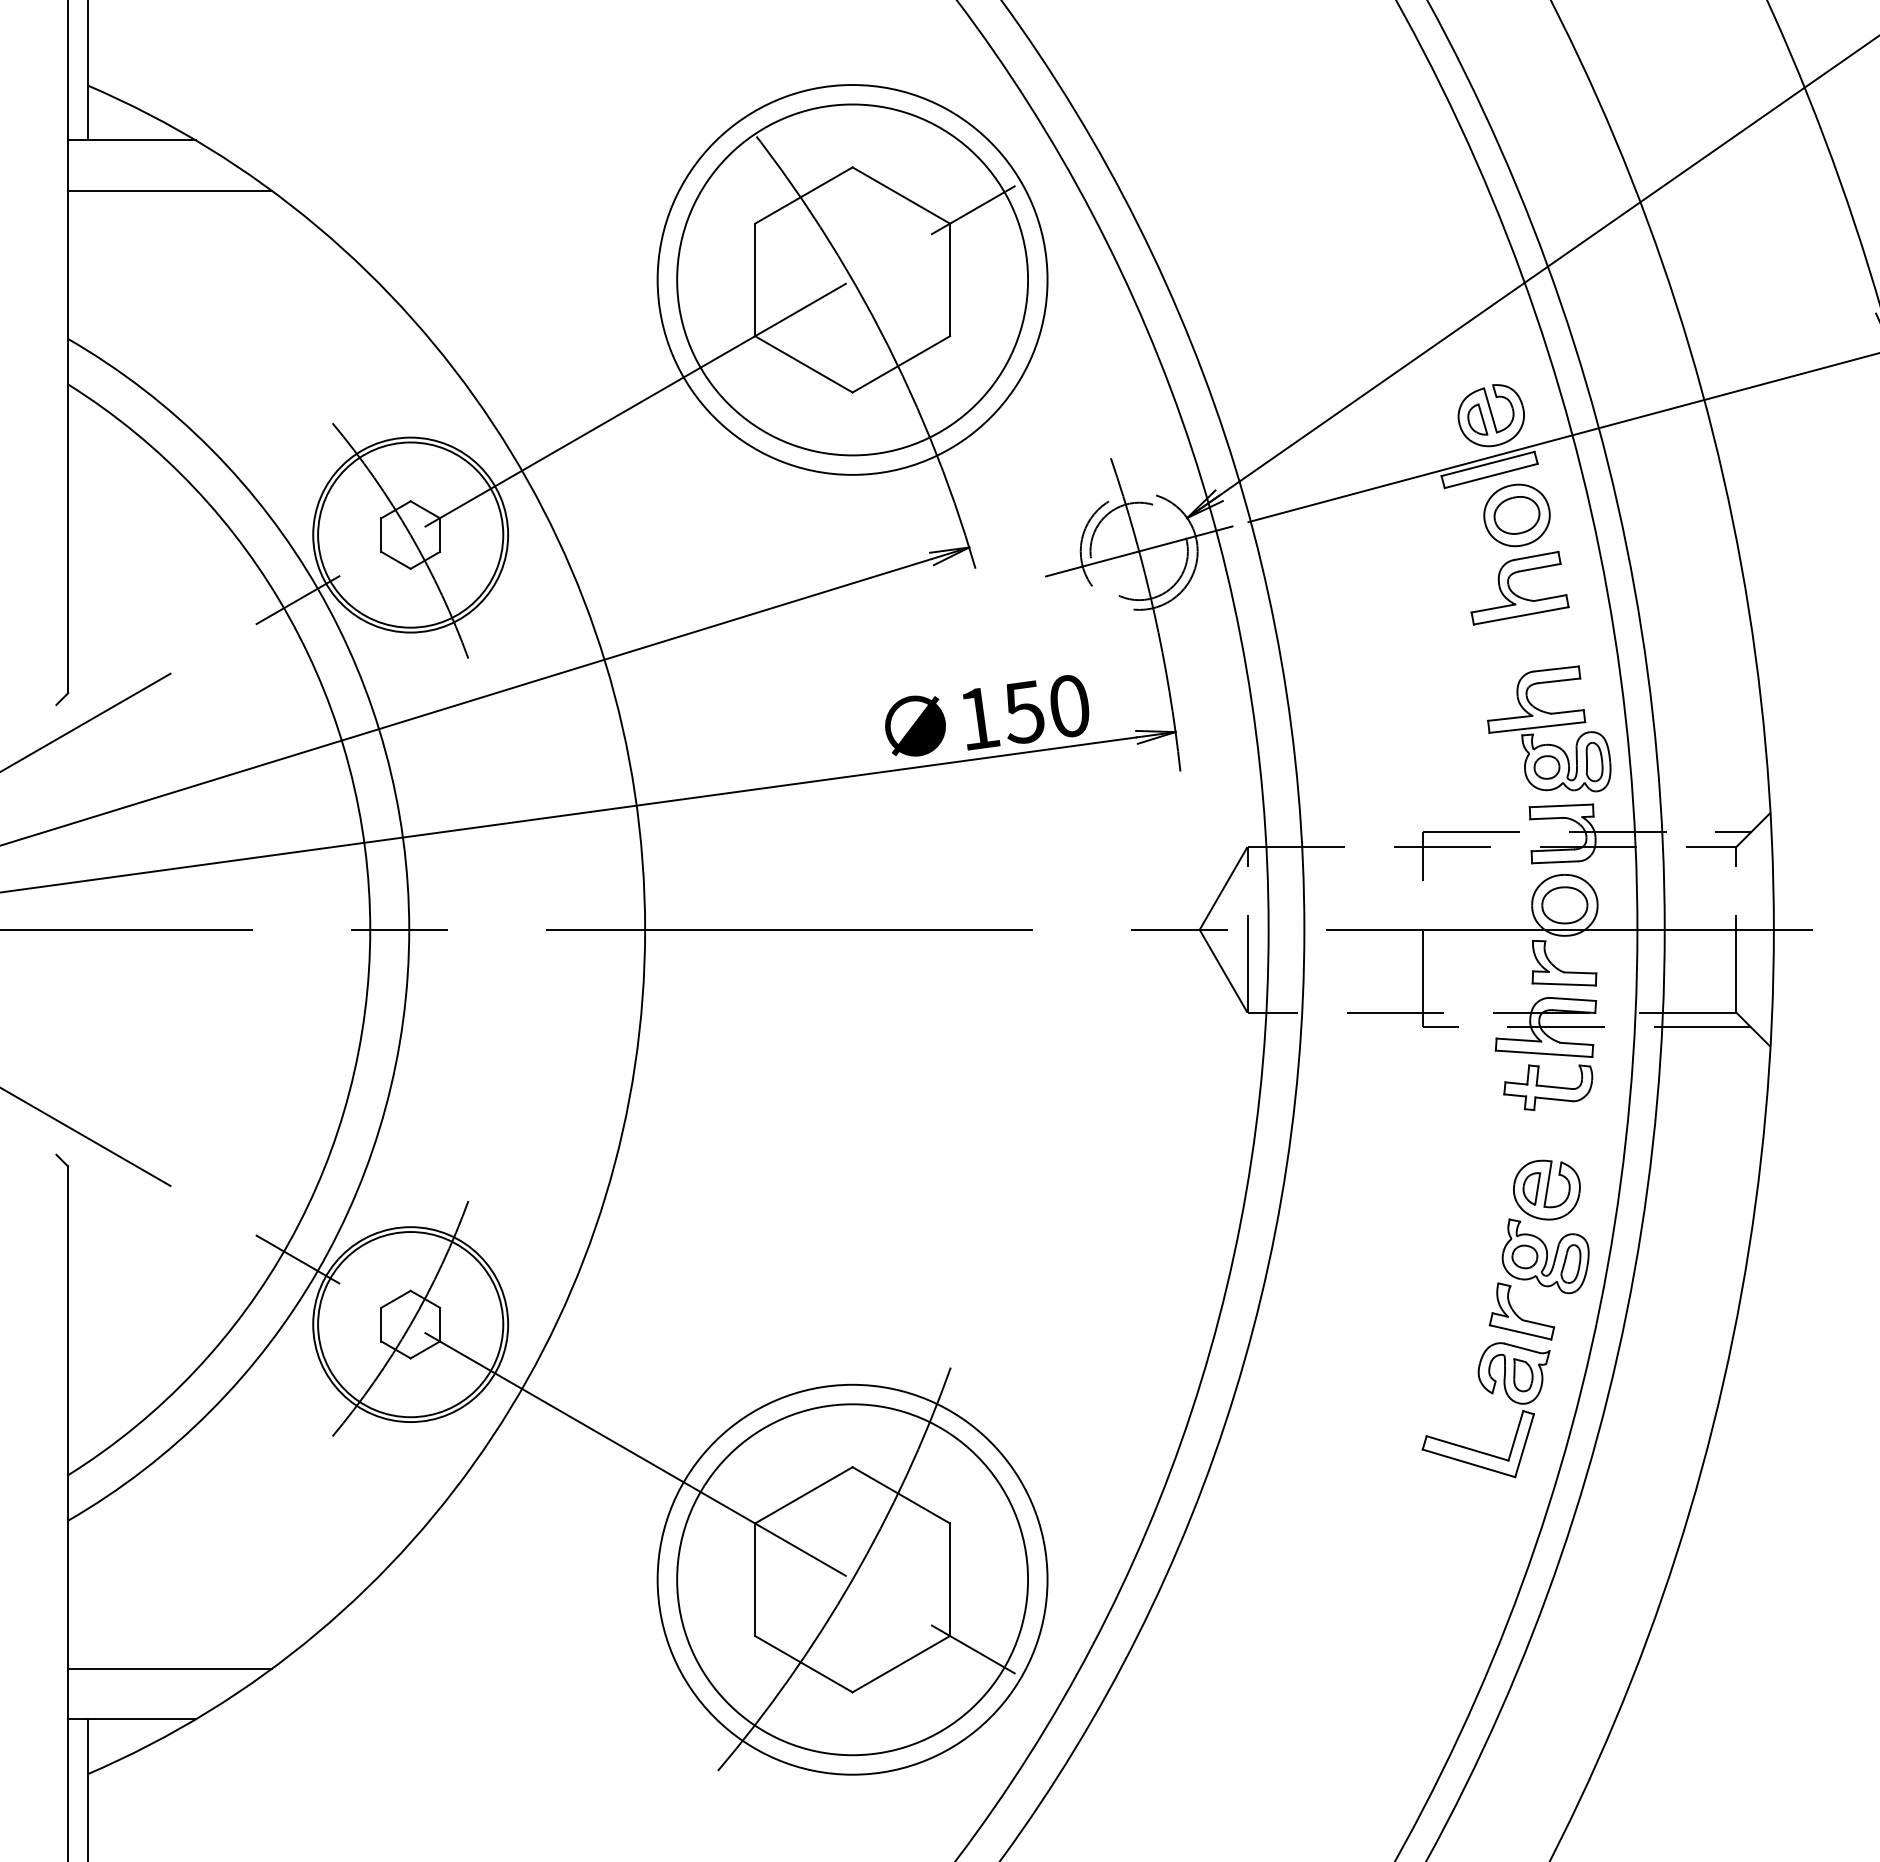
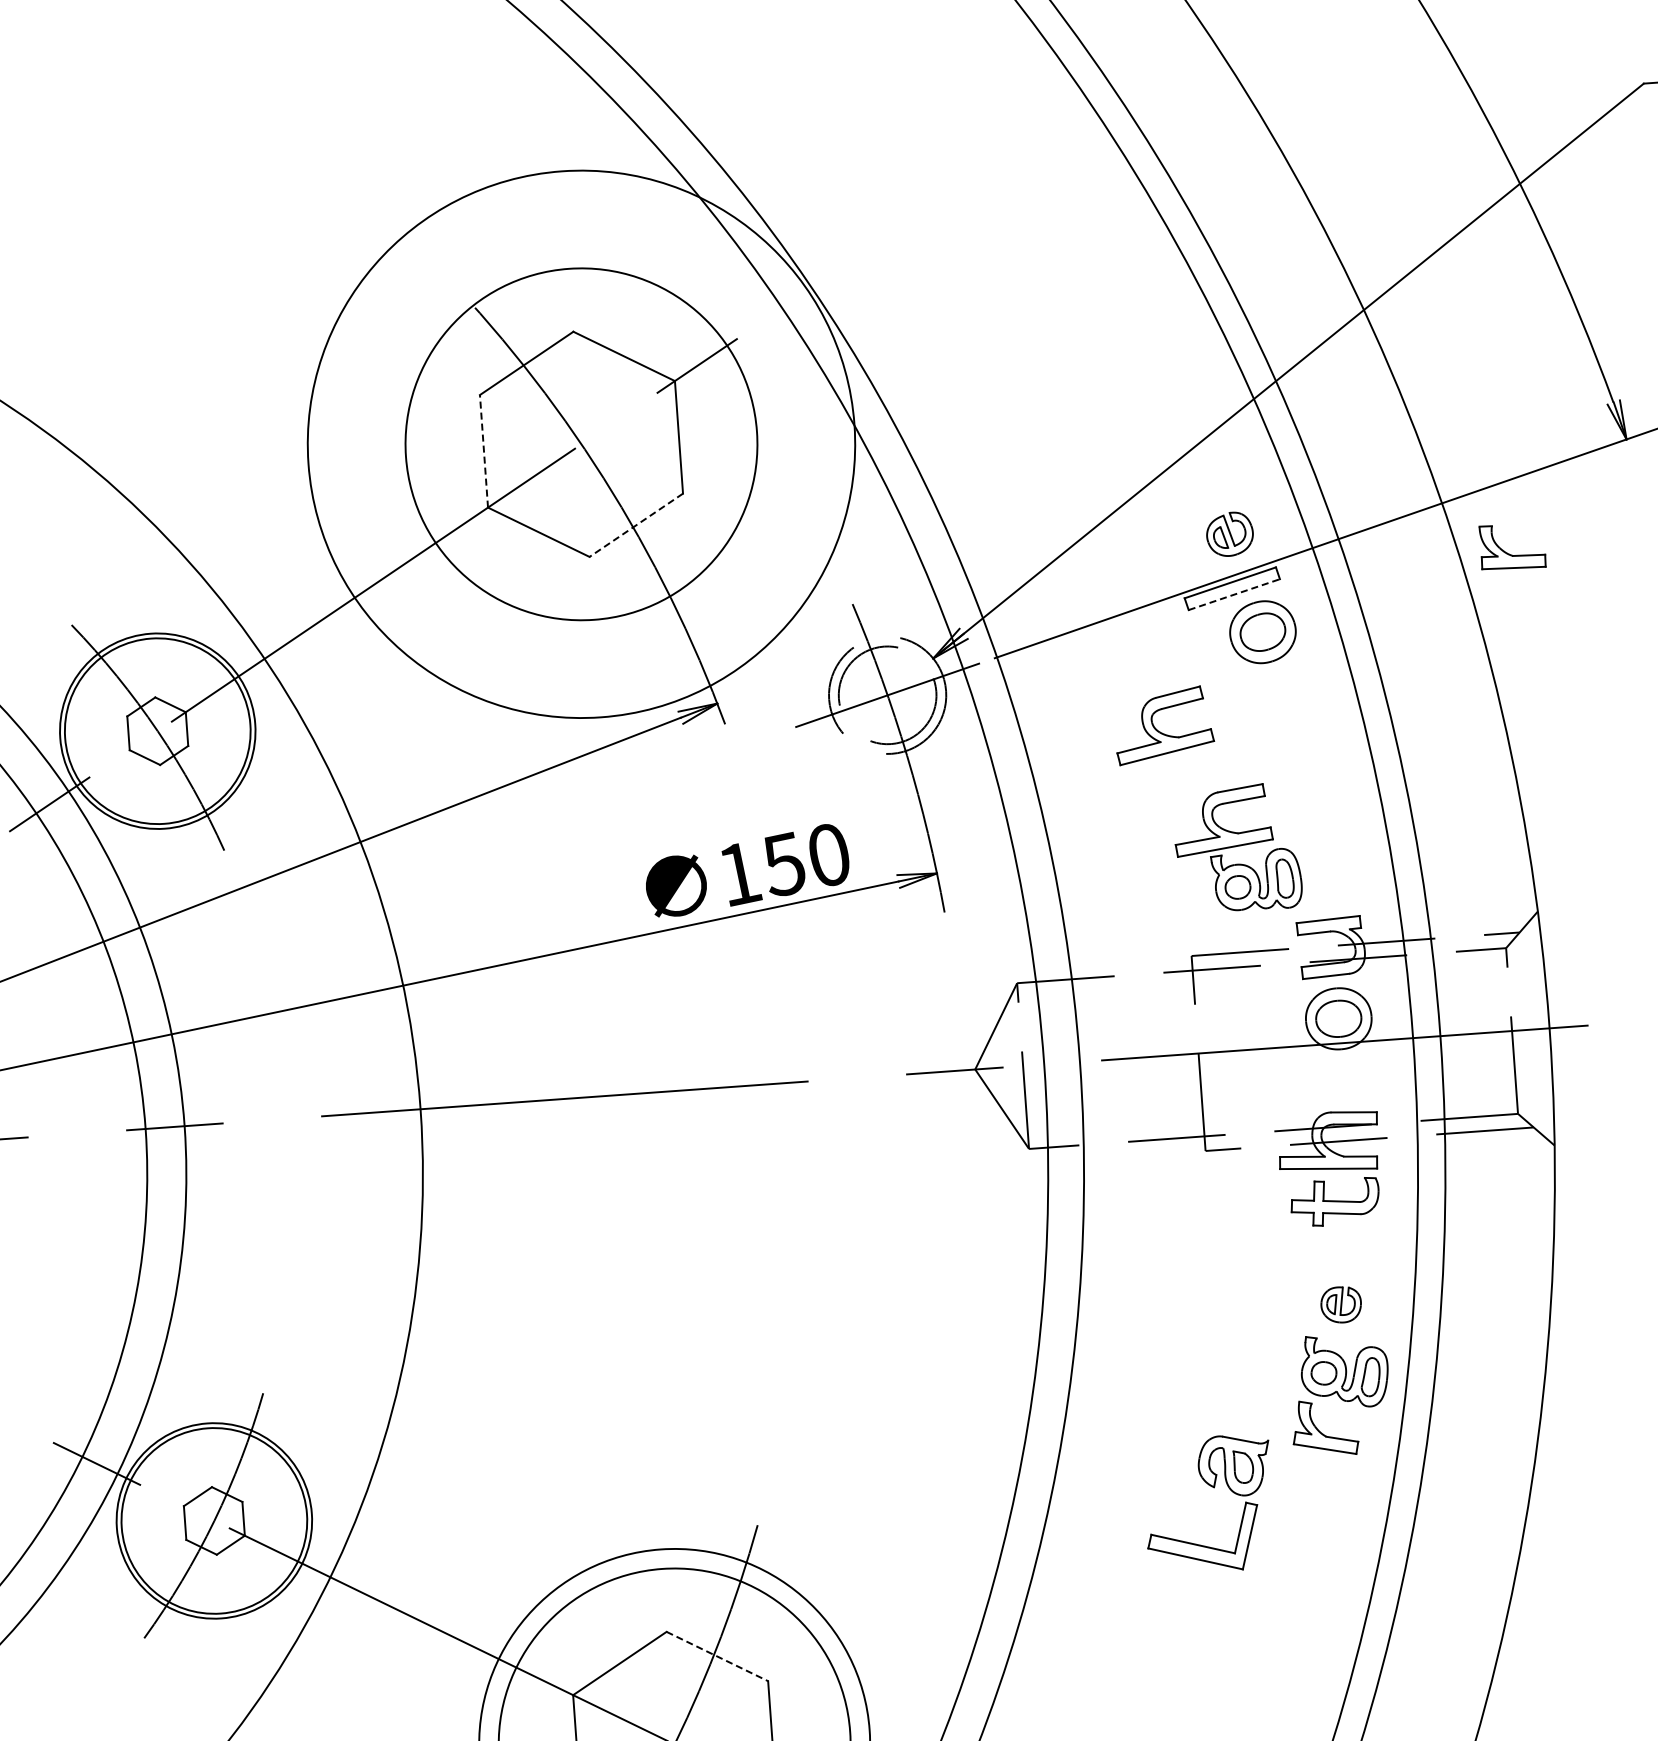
line: (755, 279) -> (484, 450), solid -> dashed
circle: (852, 279) -> (581, 443), size x1.4
line: (900, 364) -> (635, 525), solid -> dashed
part: (1490, 415) -> (1229, 534), size x0.7
line: (1491, 475) -> (1234, 594), solid -> dashed
part: (1514, 592) -> (1158, 730), moved
part: (1549, 728) -> (1237, 848), moved
part: (1560, 969) -> (1509, 553), moved
part: (1546, 1189) -> (1340, 1304), size x0.6
part: (1491, 1394) -> (1213, 1488), moved
line: (901, 1495) -> (717, 1656), solid -> dashed

